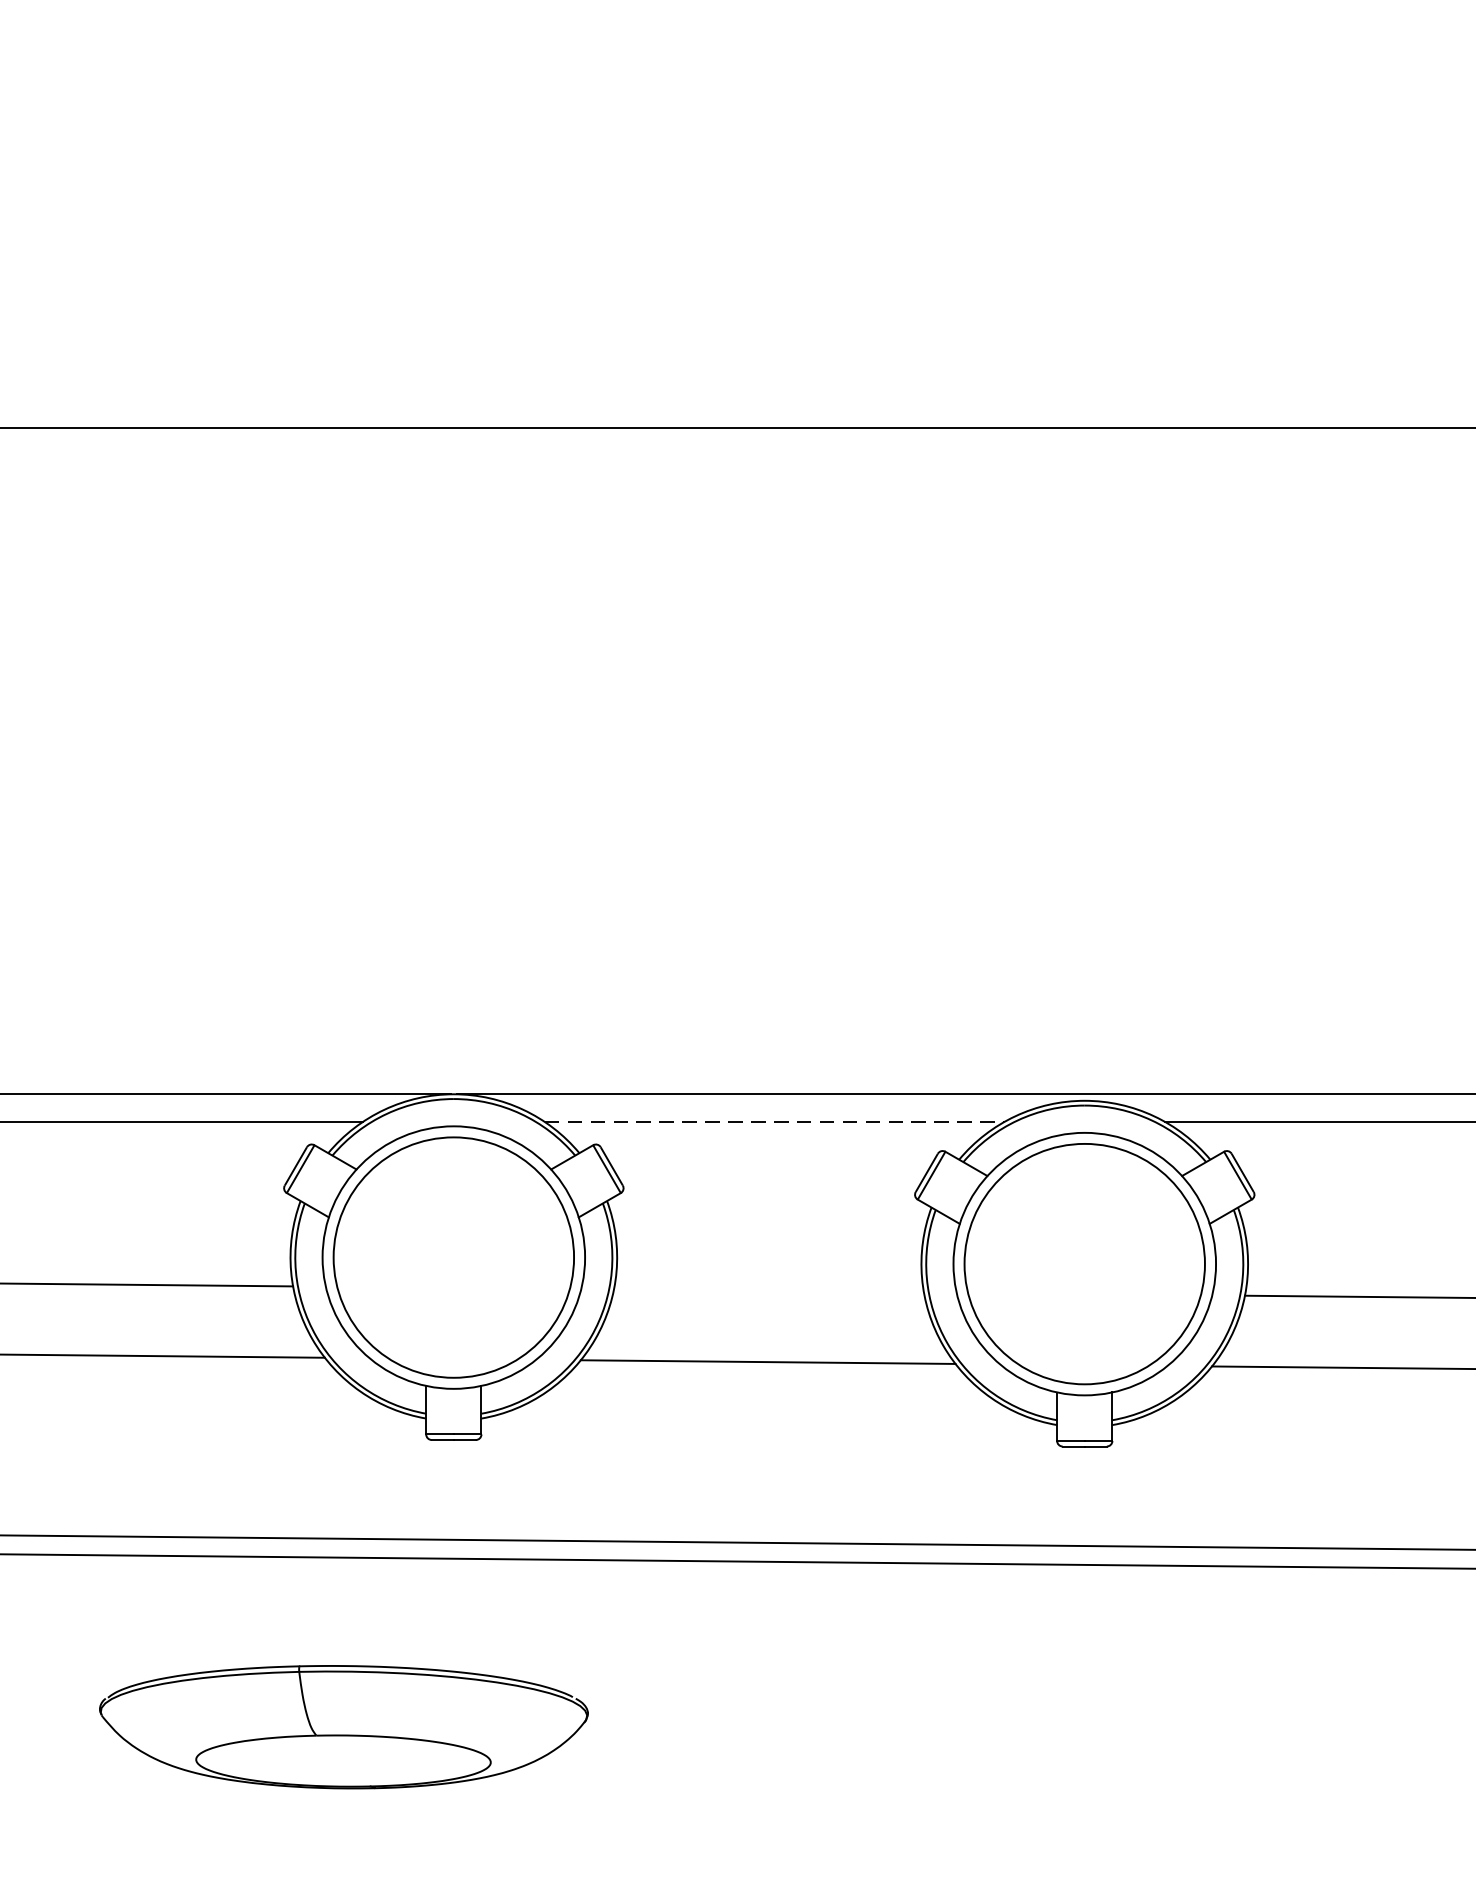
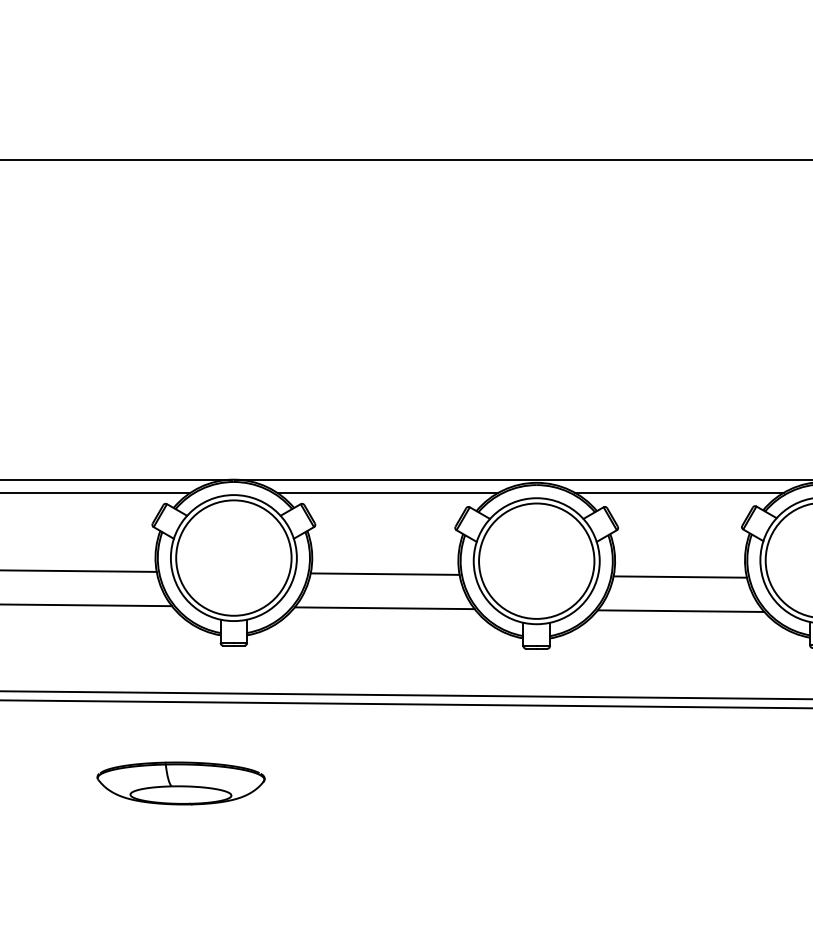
line: (775, 1120) -> (388, 492), dashed -> solid
line: (767, 1289) -> (384, 573), added
part: (342, 1727) -> (180, 783), size x0.71

